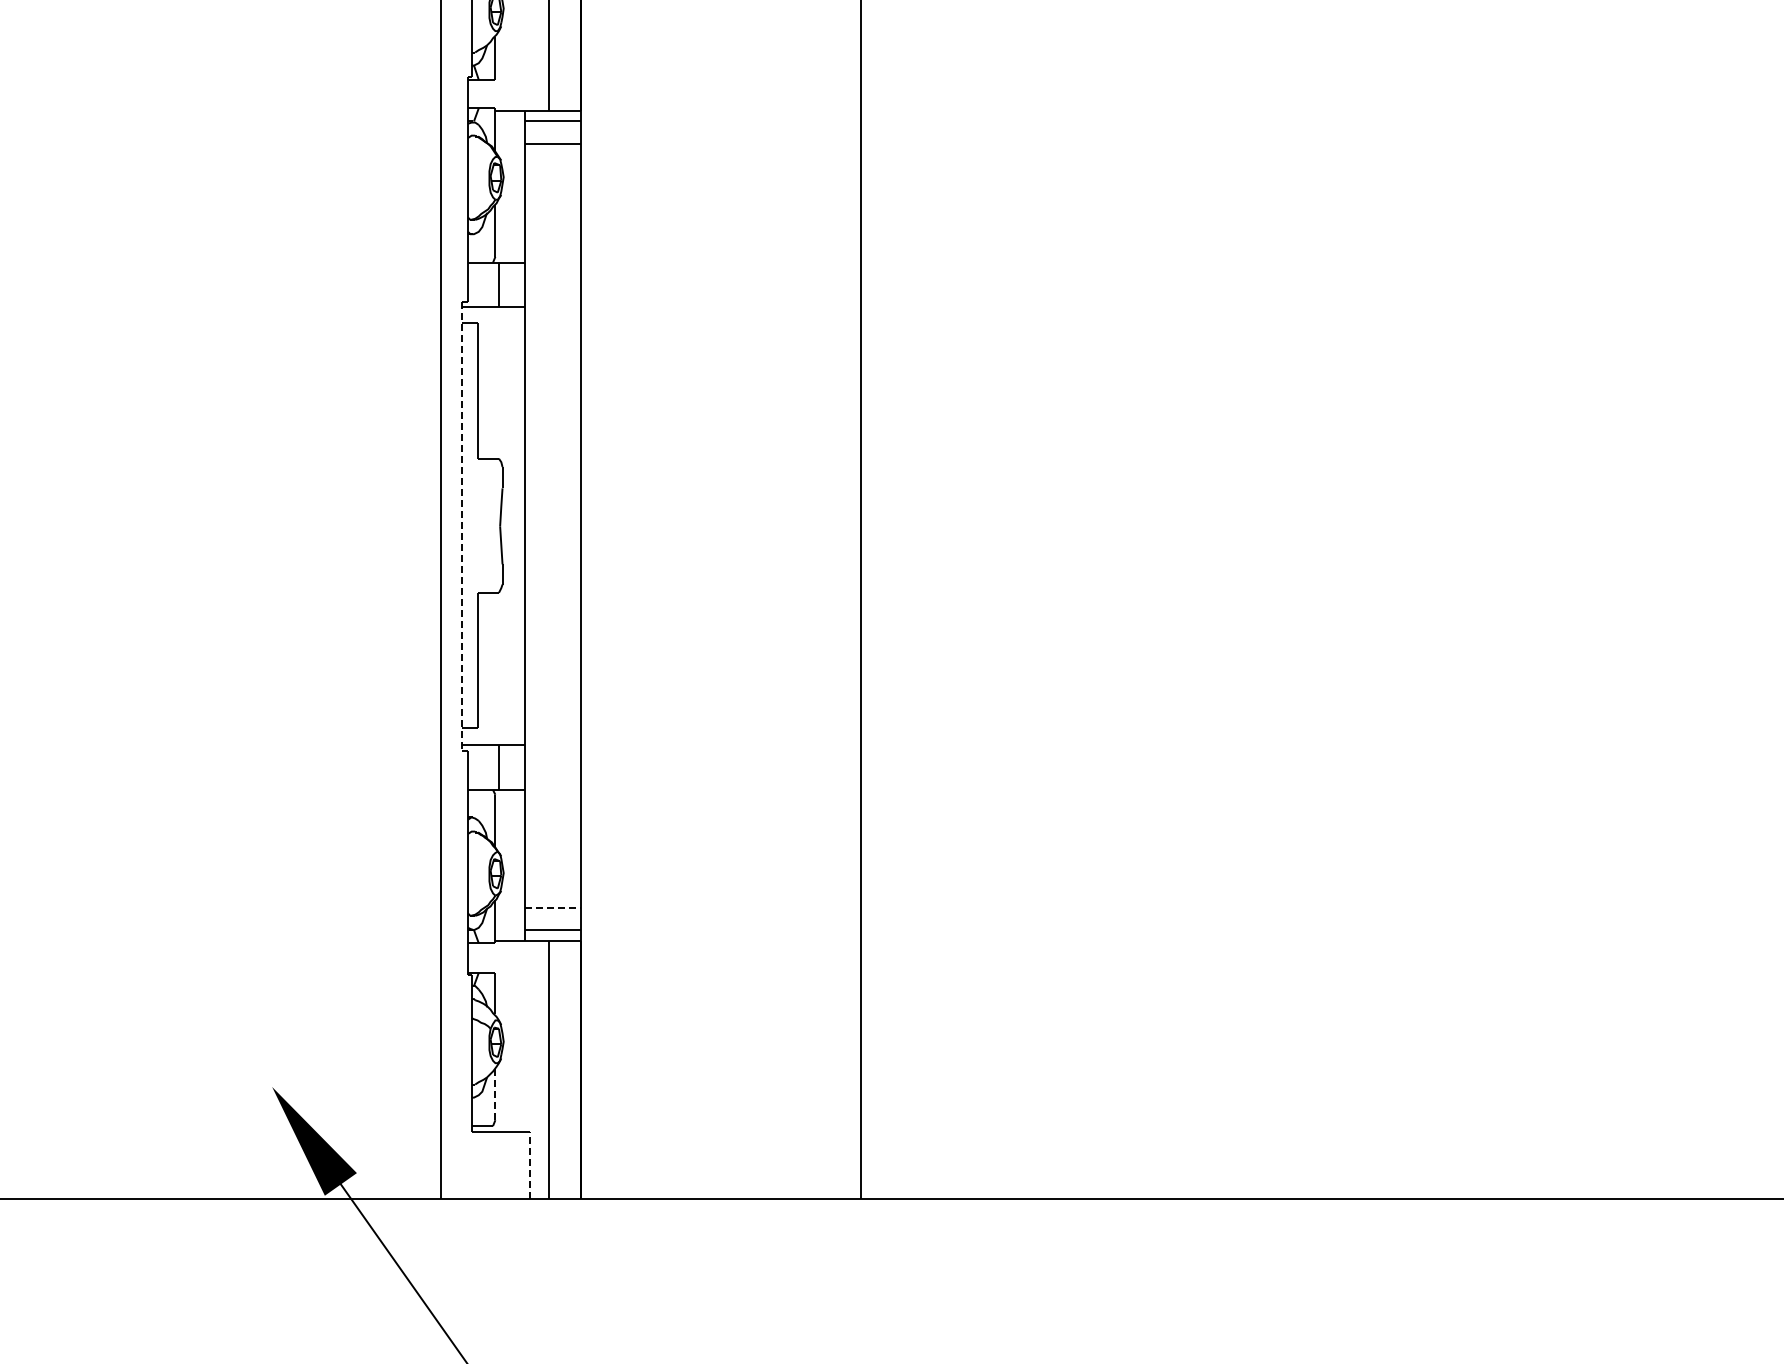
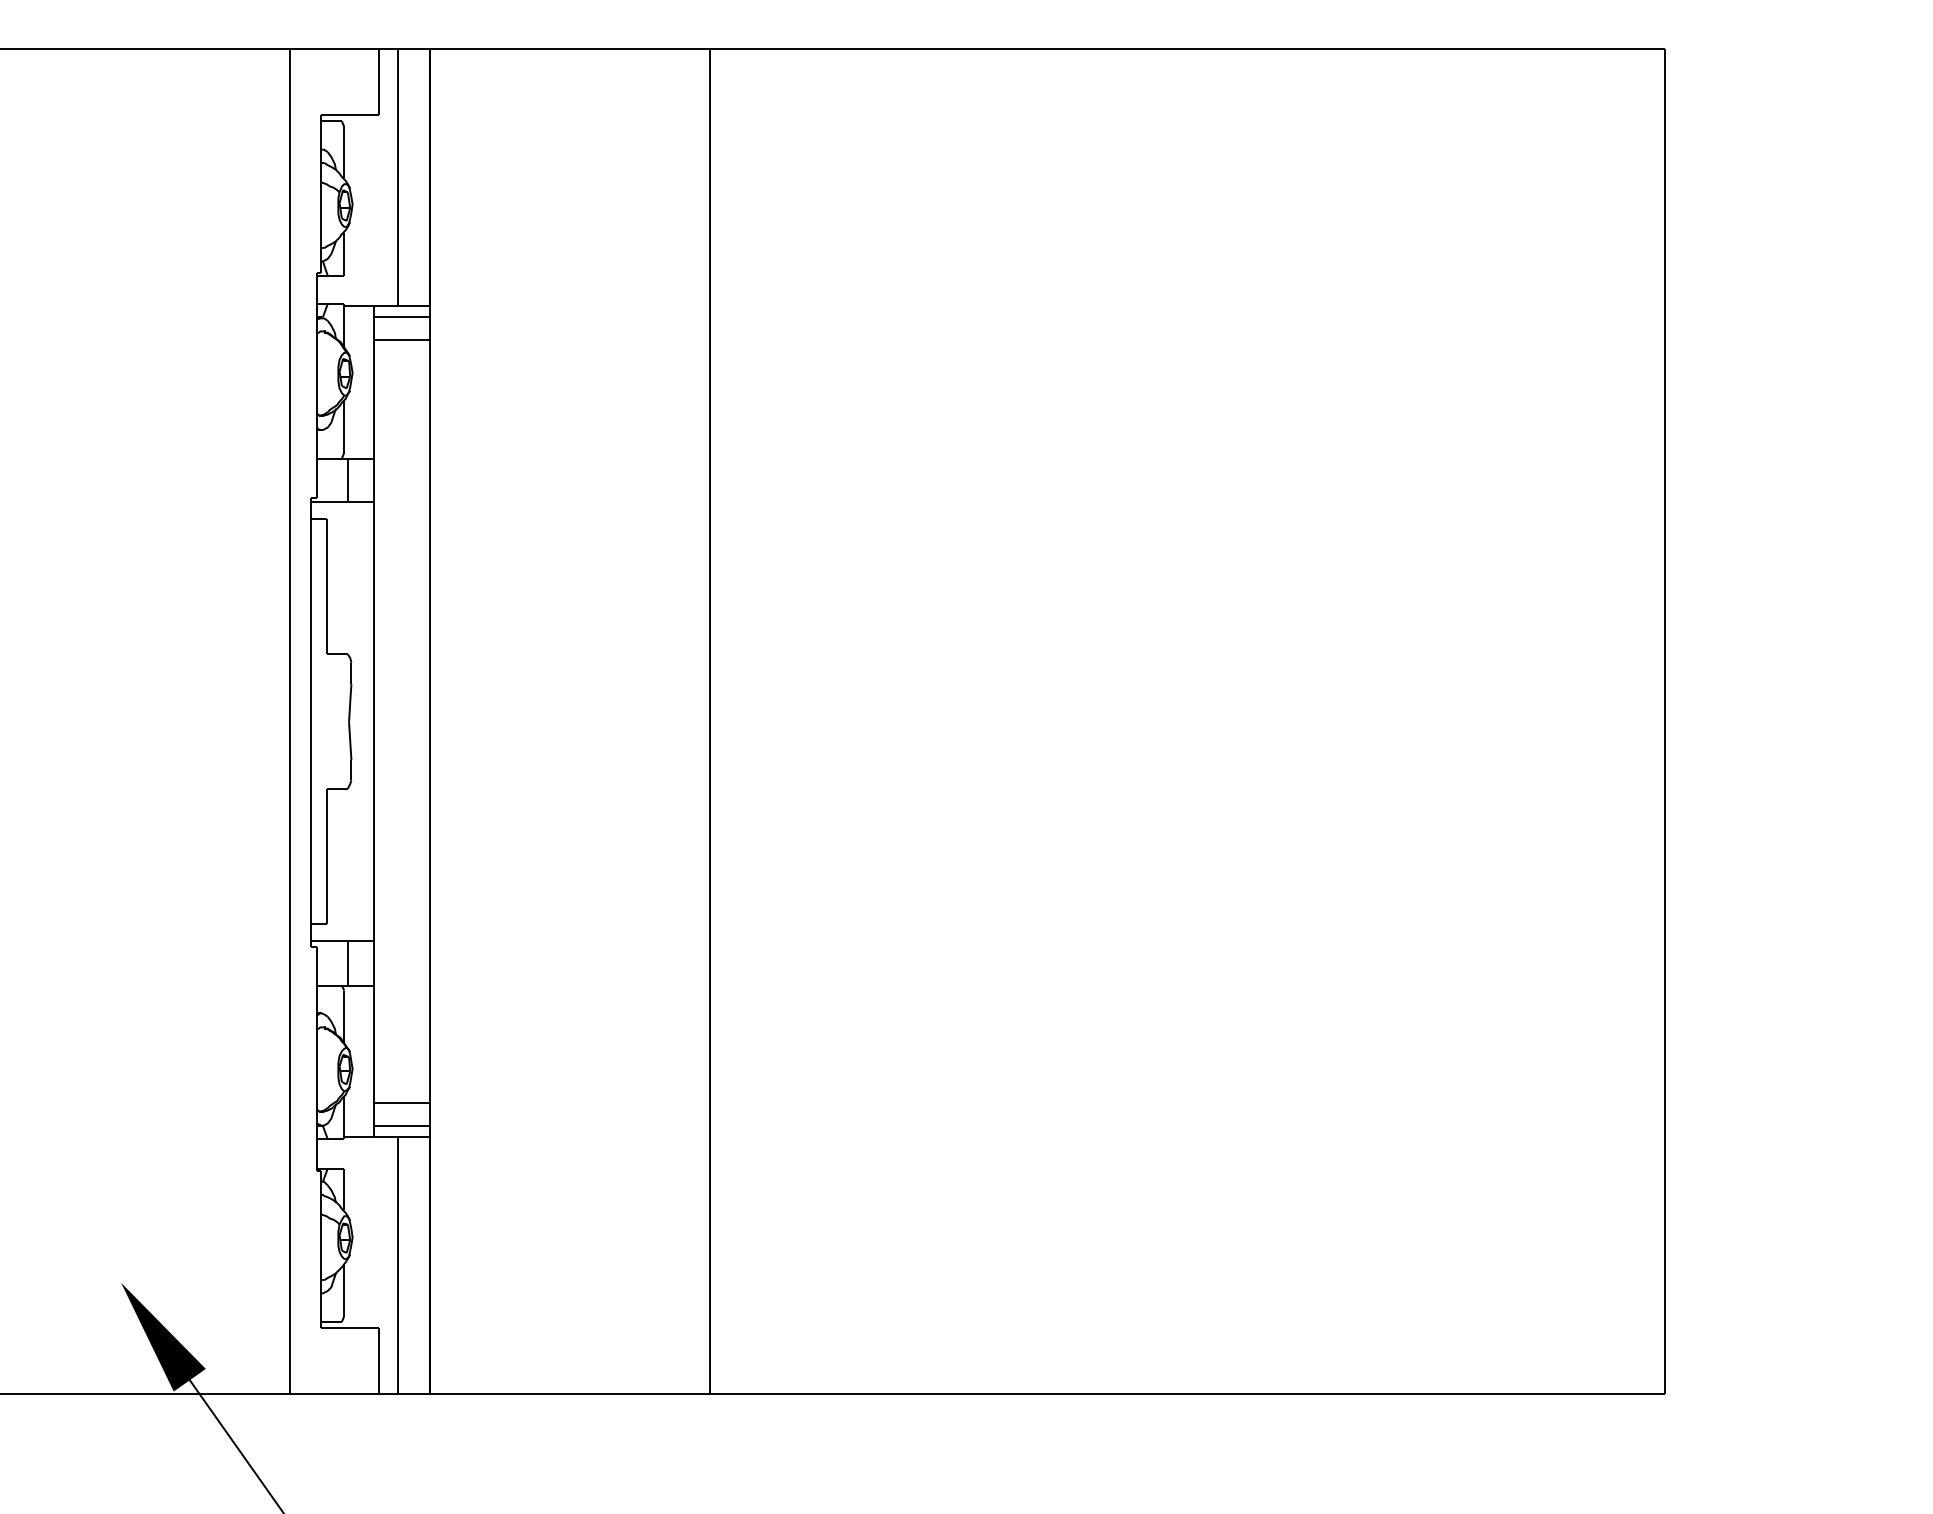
line: (462, 526) -> (311, 722), dashed -> solid
line: (552, 907) -> (401, 1103), dashed -> solid
line: (495, 1094) -> (344, 1290), dashed -> solid
line: (529, 1164) -> (378, 1360), dashed -> solid

